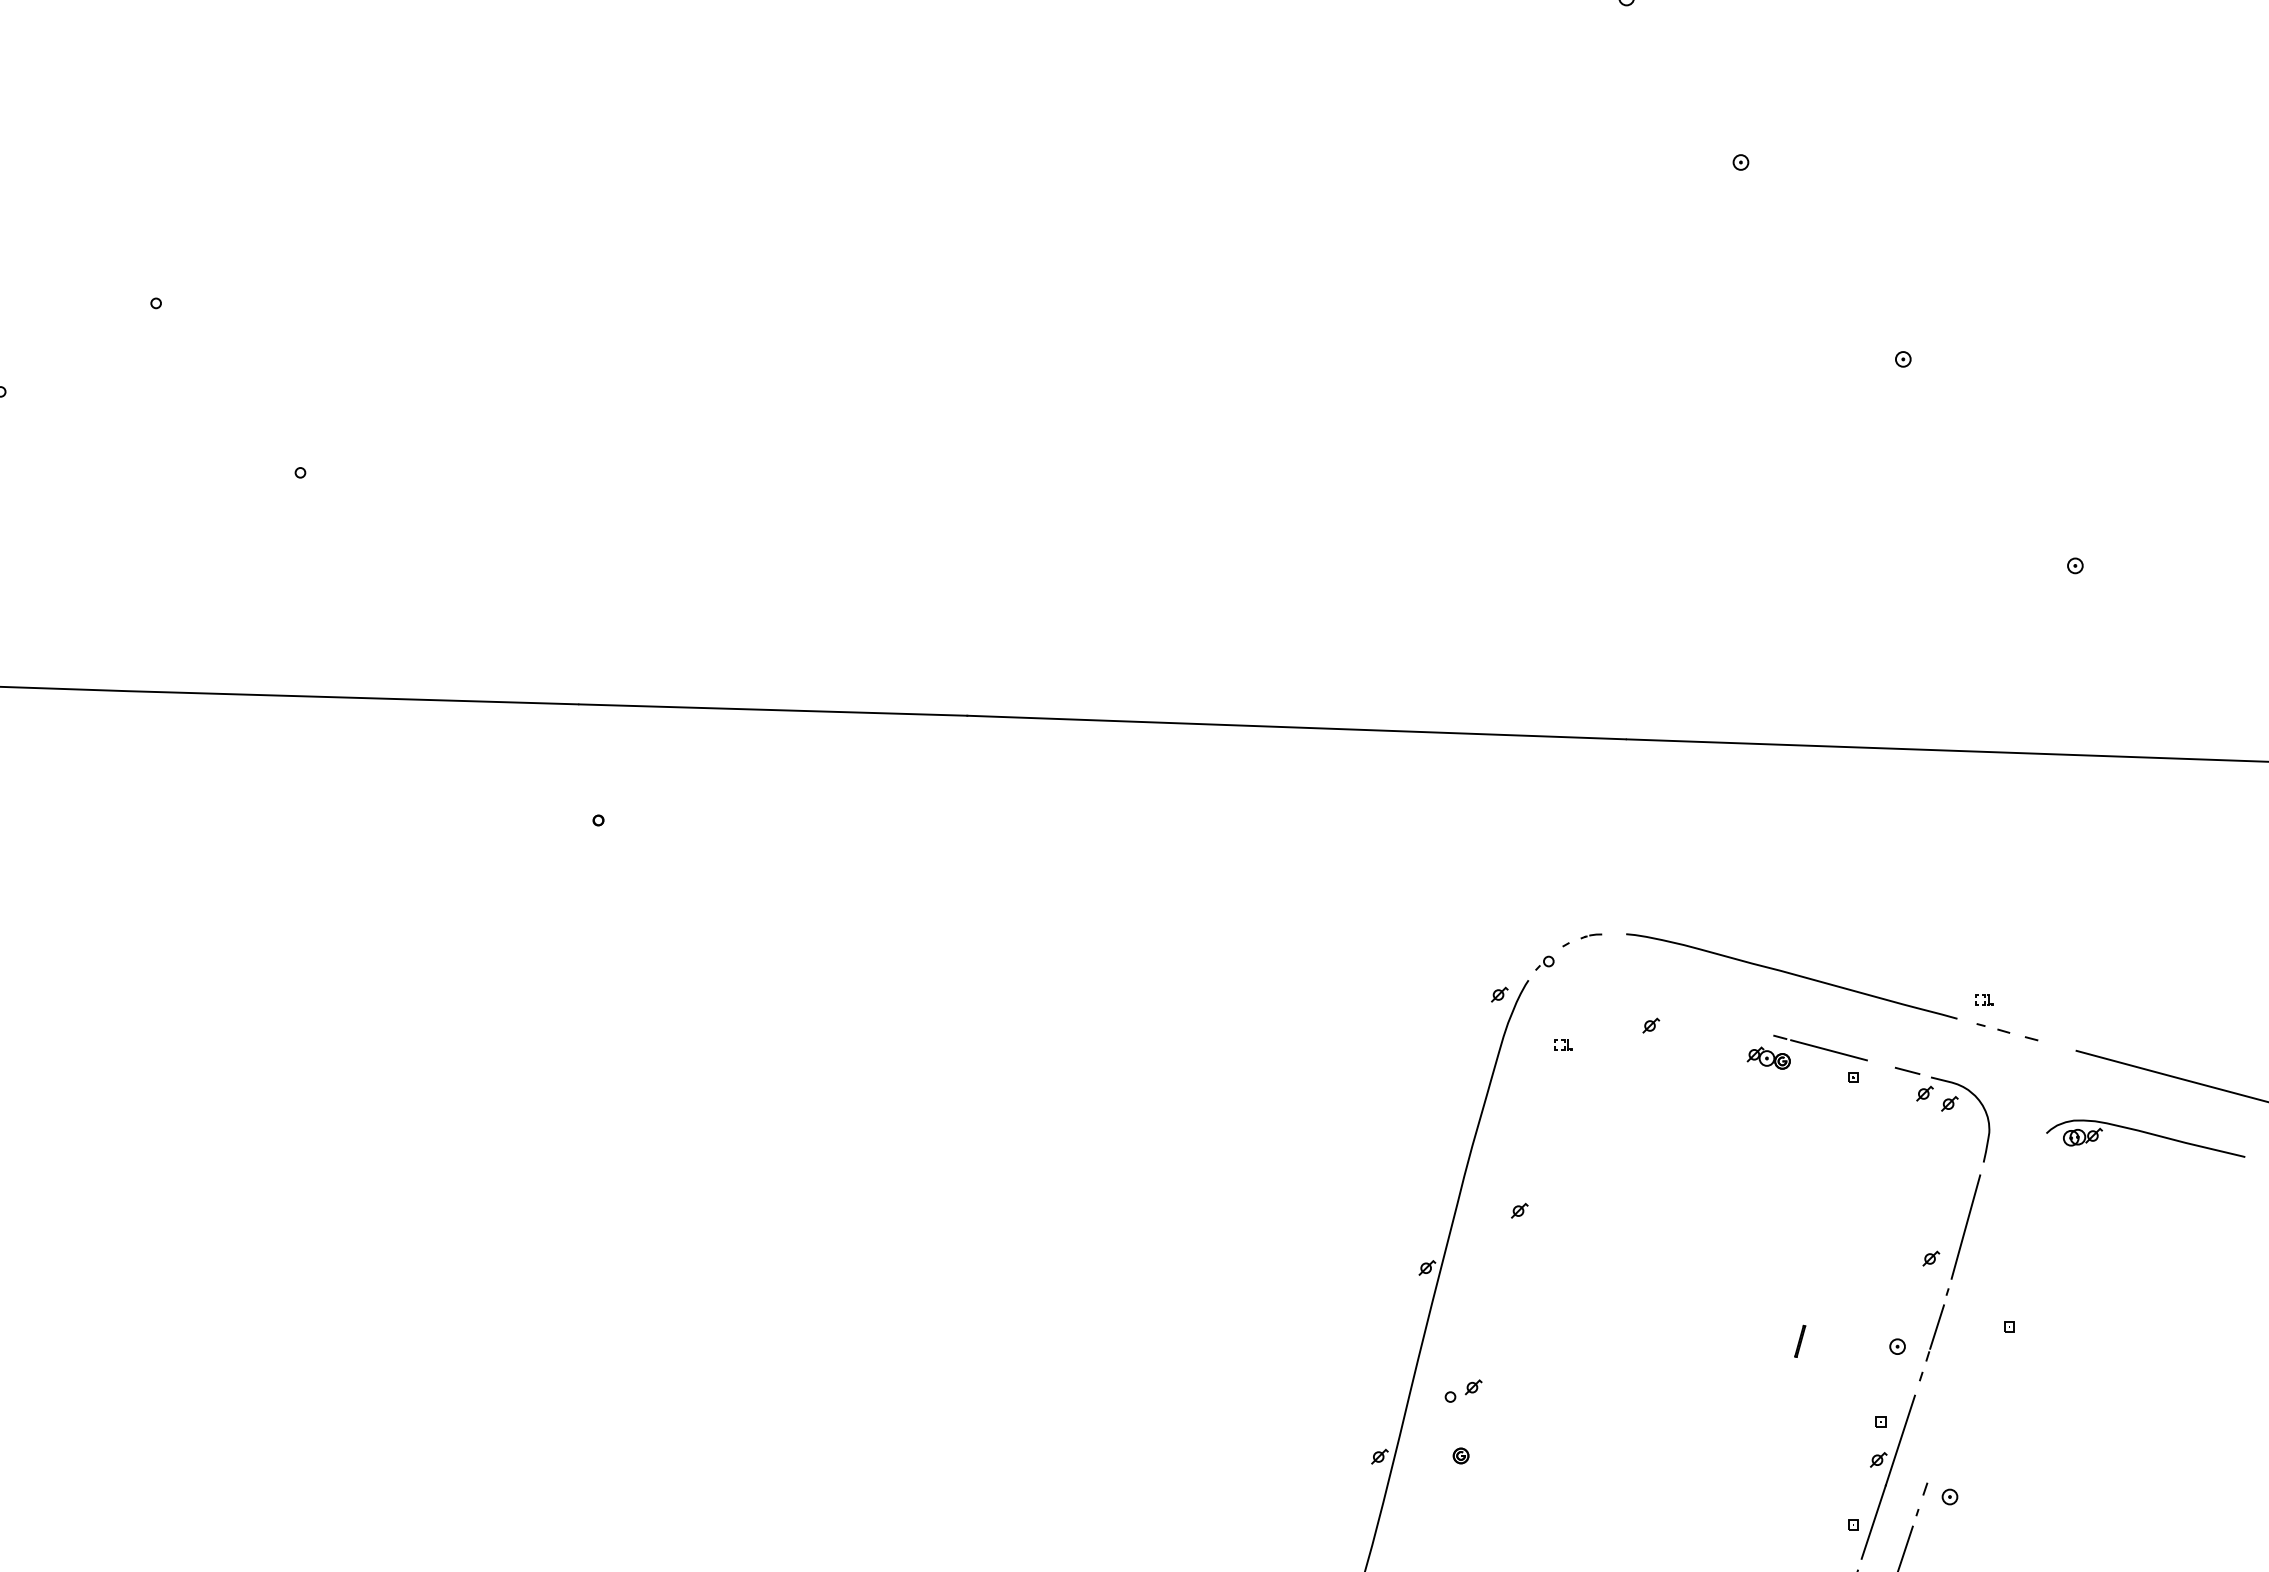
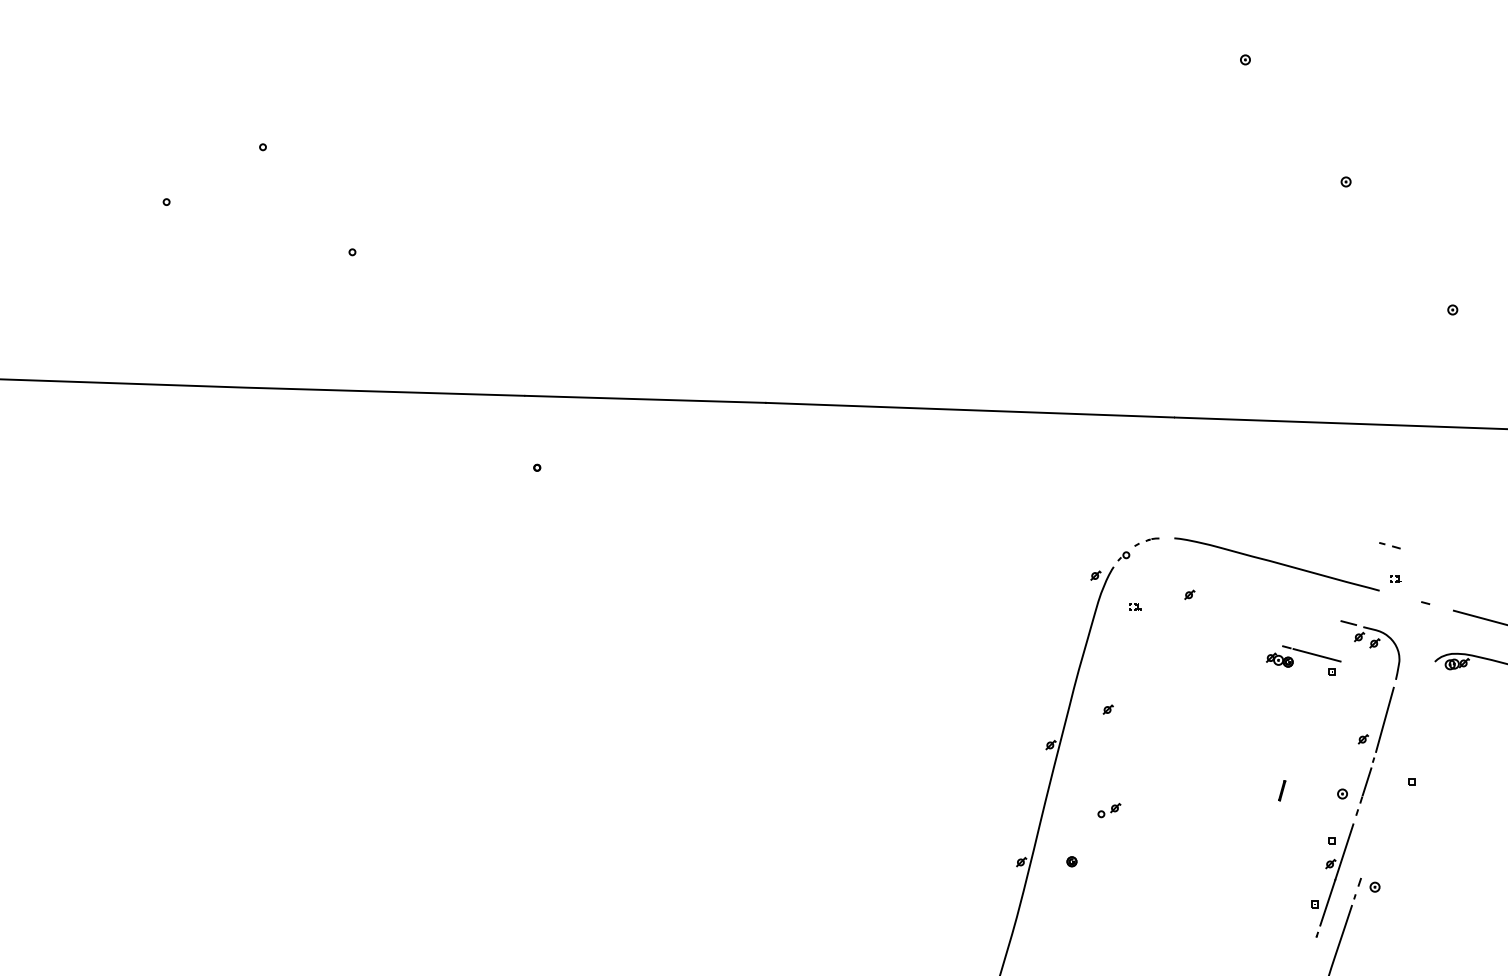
part: (1992, 1028) -> (1389, 545), moved
part: (1810, 1047) -> (1305, 653), moved
part: (1463, 1391) -> (1109, 810), moved

